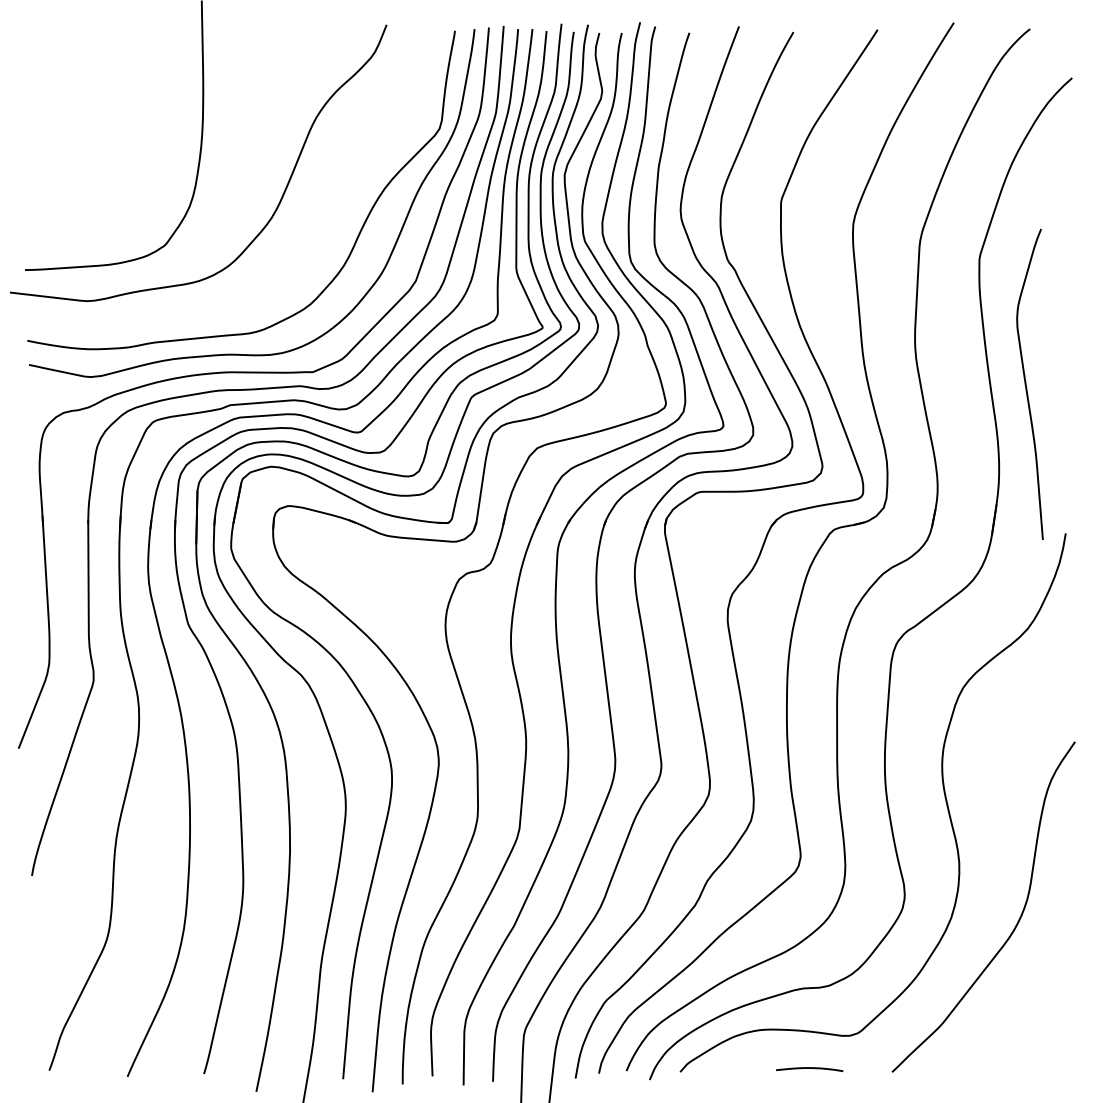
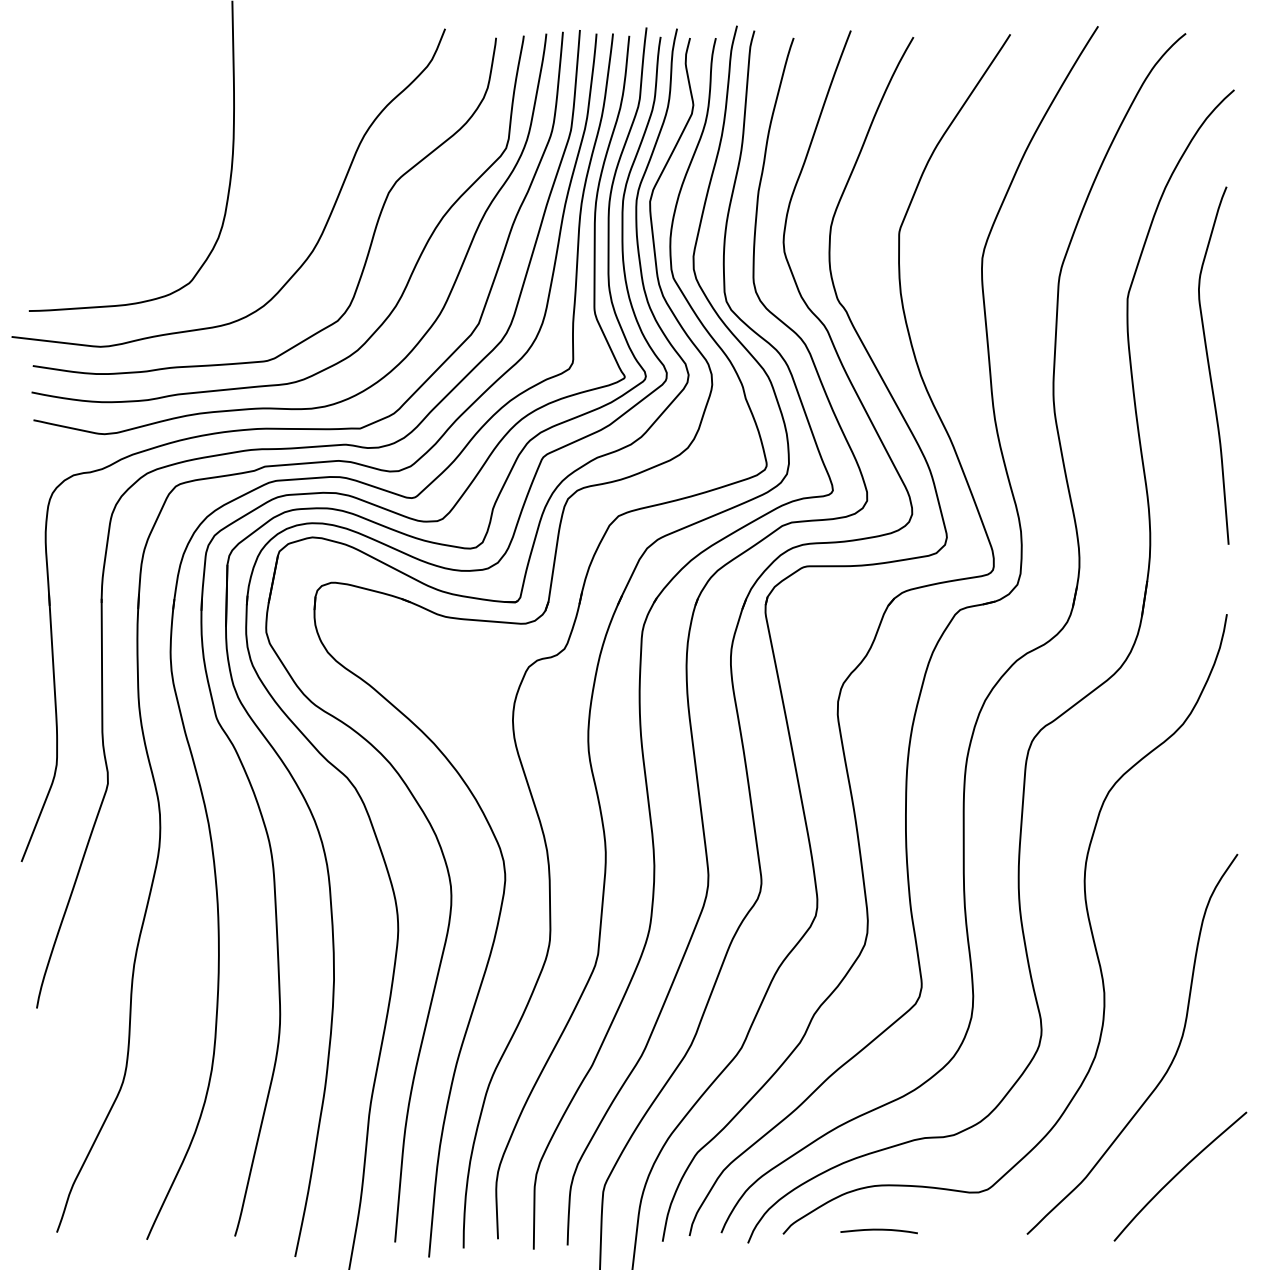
curve: (322, 207) -> (371, 238), added
curve: (1026, 384) -> (1209, 365), moved
curve: (1023, 1020) -> (1178, 1174), added
curve: (809, 1068) -> (878, 1230), moved

